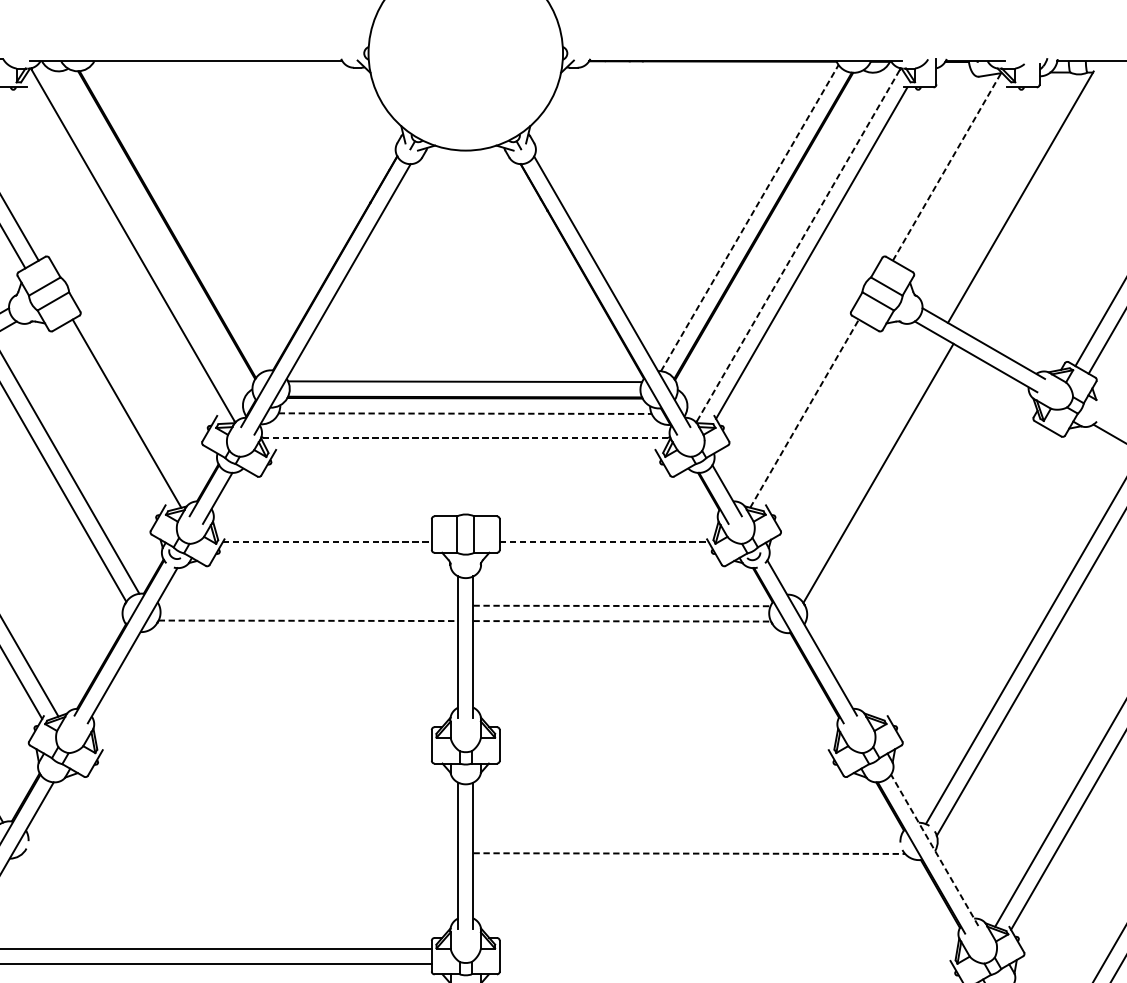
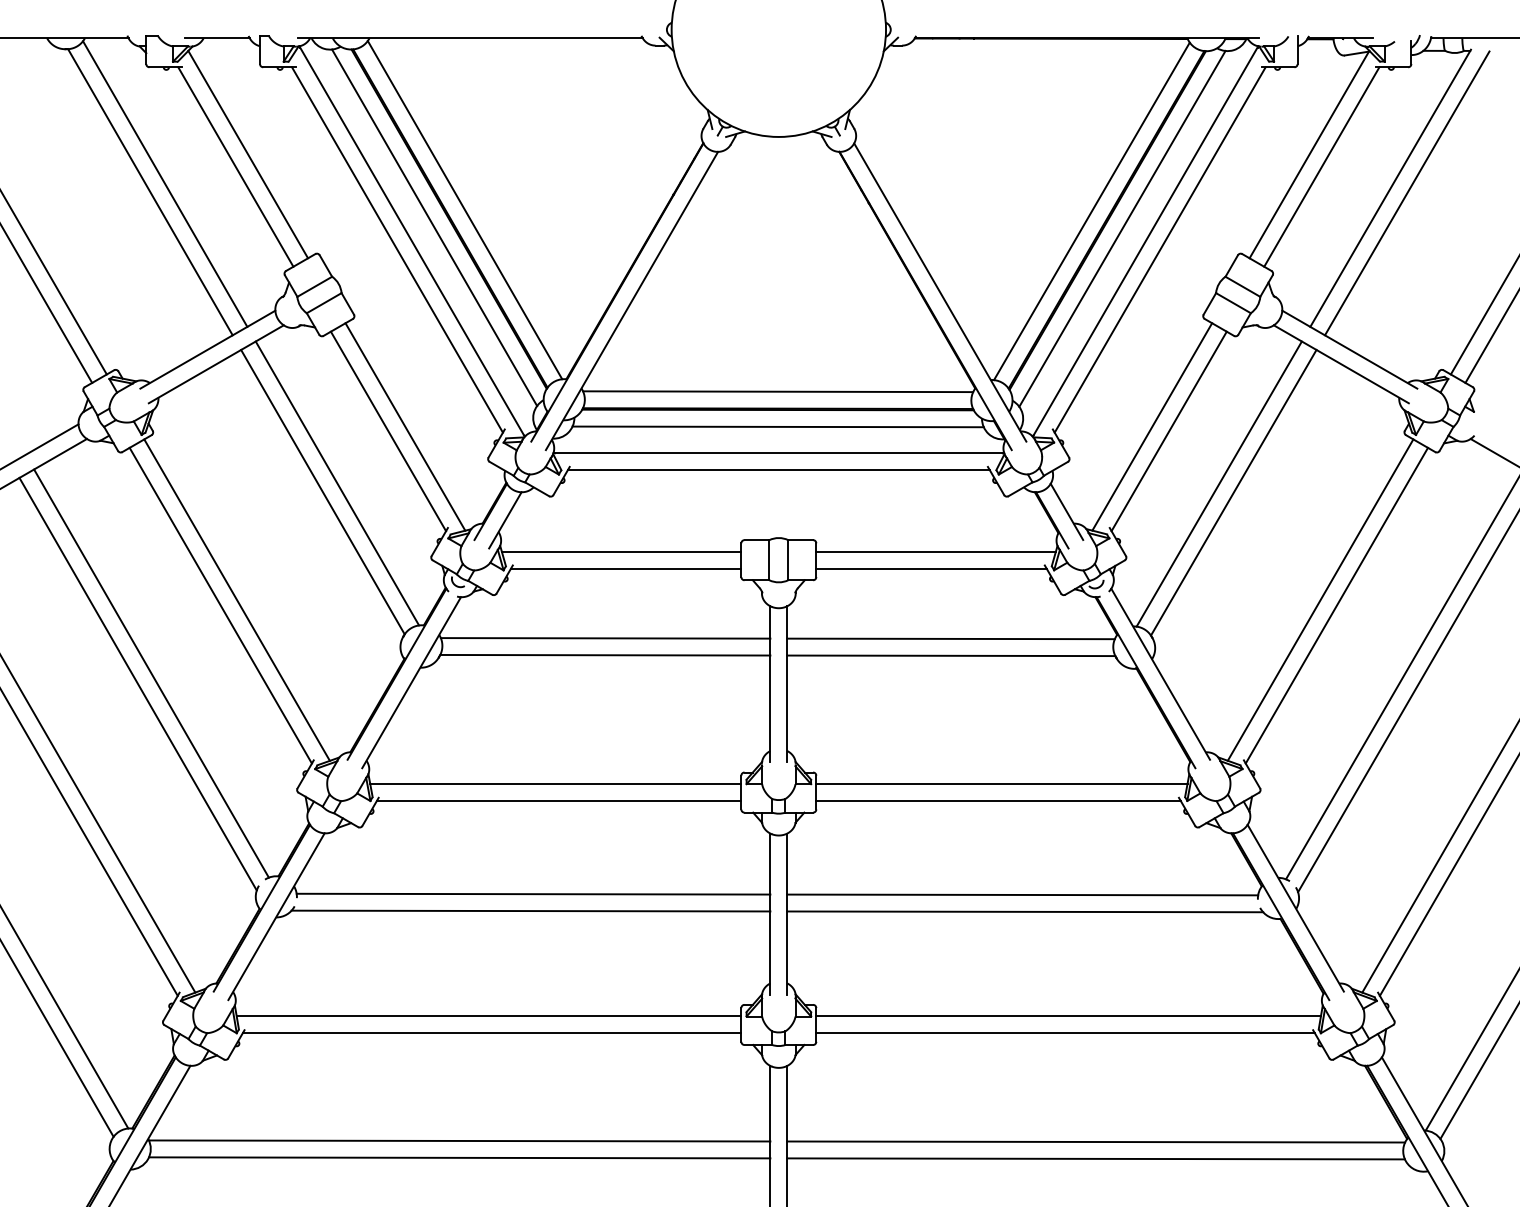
line: (947, 166) -> (1309, 154), dashed -> solid
line: (958, 177) -> (1321, 166), added
line: (1035, 201) -> (1406, 193), added
line: (180, 217) -> (464, 210), added
line: (750, 217) -> (1092, 210), dashed -> solid
line: (153, 232) -> (434, 227), added
line: (777, 233) -> (1122, 228), added
line: (798, 245) -> (1145, 241), dashed -> solid
line: (119, 252) -> (397, 249), added
line: (465, 413) -> (778, 426), dashed -> solid
line: (804, 413) -> (1152, 426), dashed -> solid
line: (111, 417) -> (388, 431), added
line: (819, 417) -> (1168, 431), added
line: (465, 437) -> (778, 453), dashed -> solid
line: (465, 453) -> (778, 470), added
line: (864, 464) -> (1218, 483), added
line: (323, 526) -> (621, 551), added
line: (607, 526) -> (935, 551), added
line: (327, 542) -> (626, 568), dashed -> solid
line: (605, 542) -> (932, 568), dashed -> solid
line: (957, 570) -> (1320, 599), added
line: (971, 575) -> (1336, 605), added
line: (308, 605) -> (605, 638), added
line: (622, 605) -> (951, 638), dashed -> solid
line: (308, 621) -> (605, 655), dashed -> solid
line: (622, 621) -> (951, 655), dashed -> solid
line: (263, 738) -> (555, 784), added
line: (667, 738) -> (1001, 784), added
line: (265, 753) -> (558, 801), added
line: (665, 753) -> (998, 801), added
line: (243, 836) -> (533, 893), added
line: (686, 837) -> (1022, 894), added
line: (934, 849) -> (1295, 907), dashed -> solid
line: (240, 852) -> (530, 910), added
line: (689, 853) -> (1025, 911), dashed -> solid
line: (728, 948) -> (1068, 1016), added
line: (725, 963) -> (1065, 1033), added

